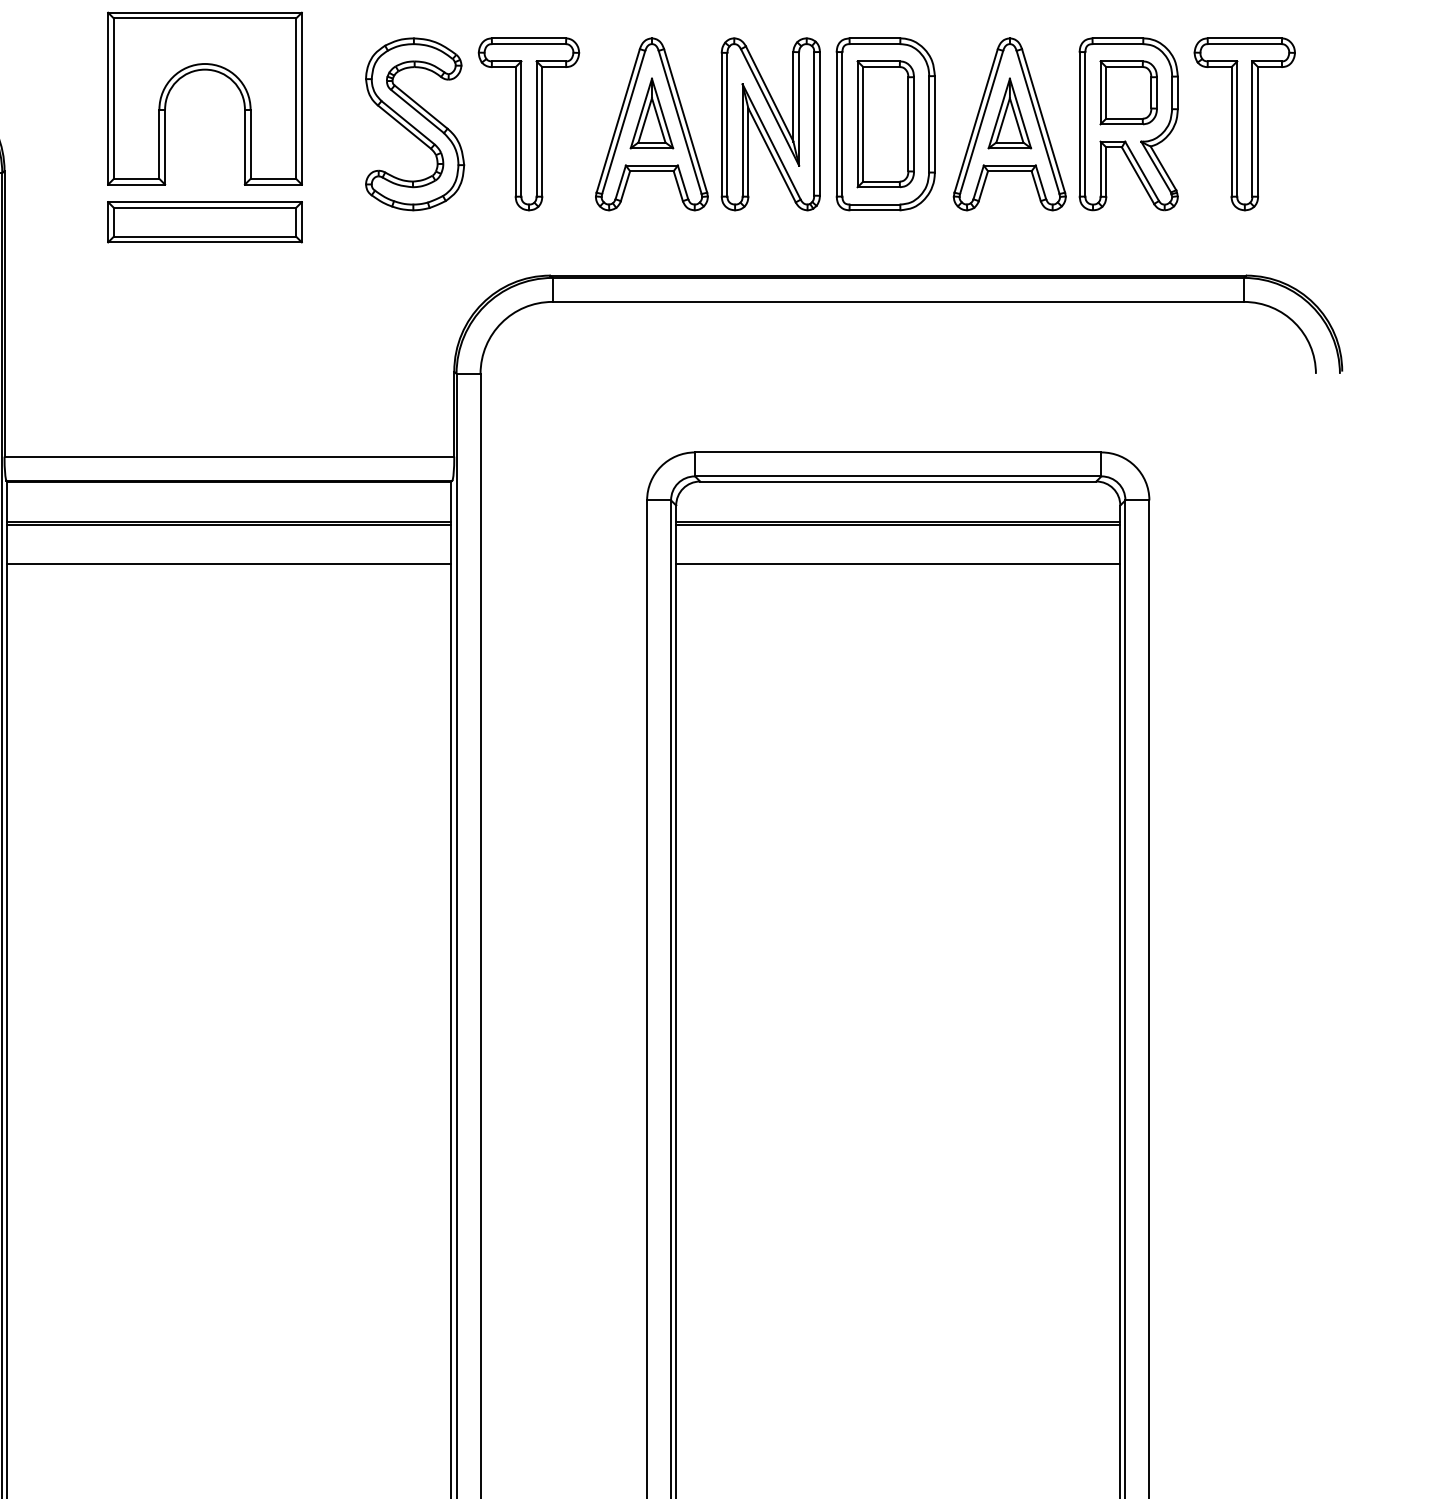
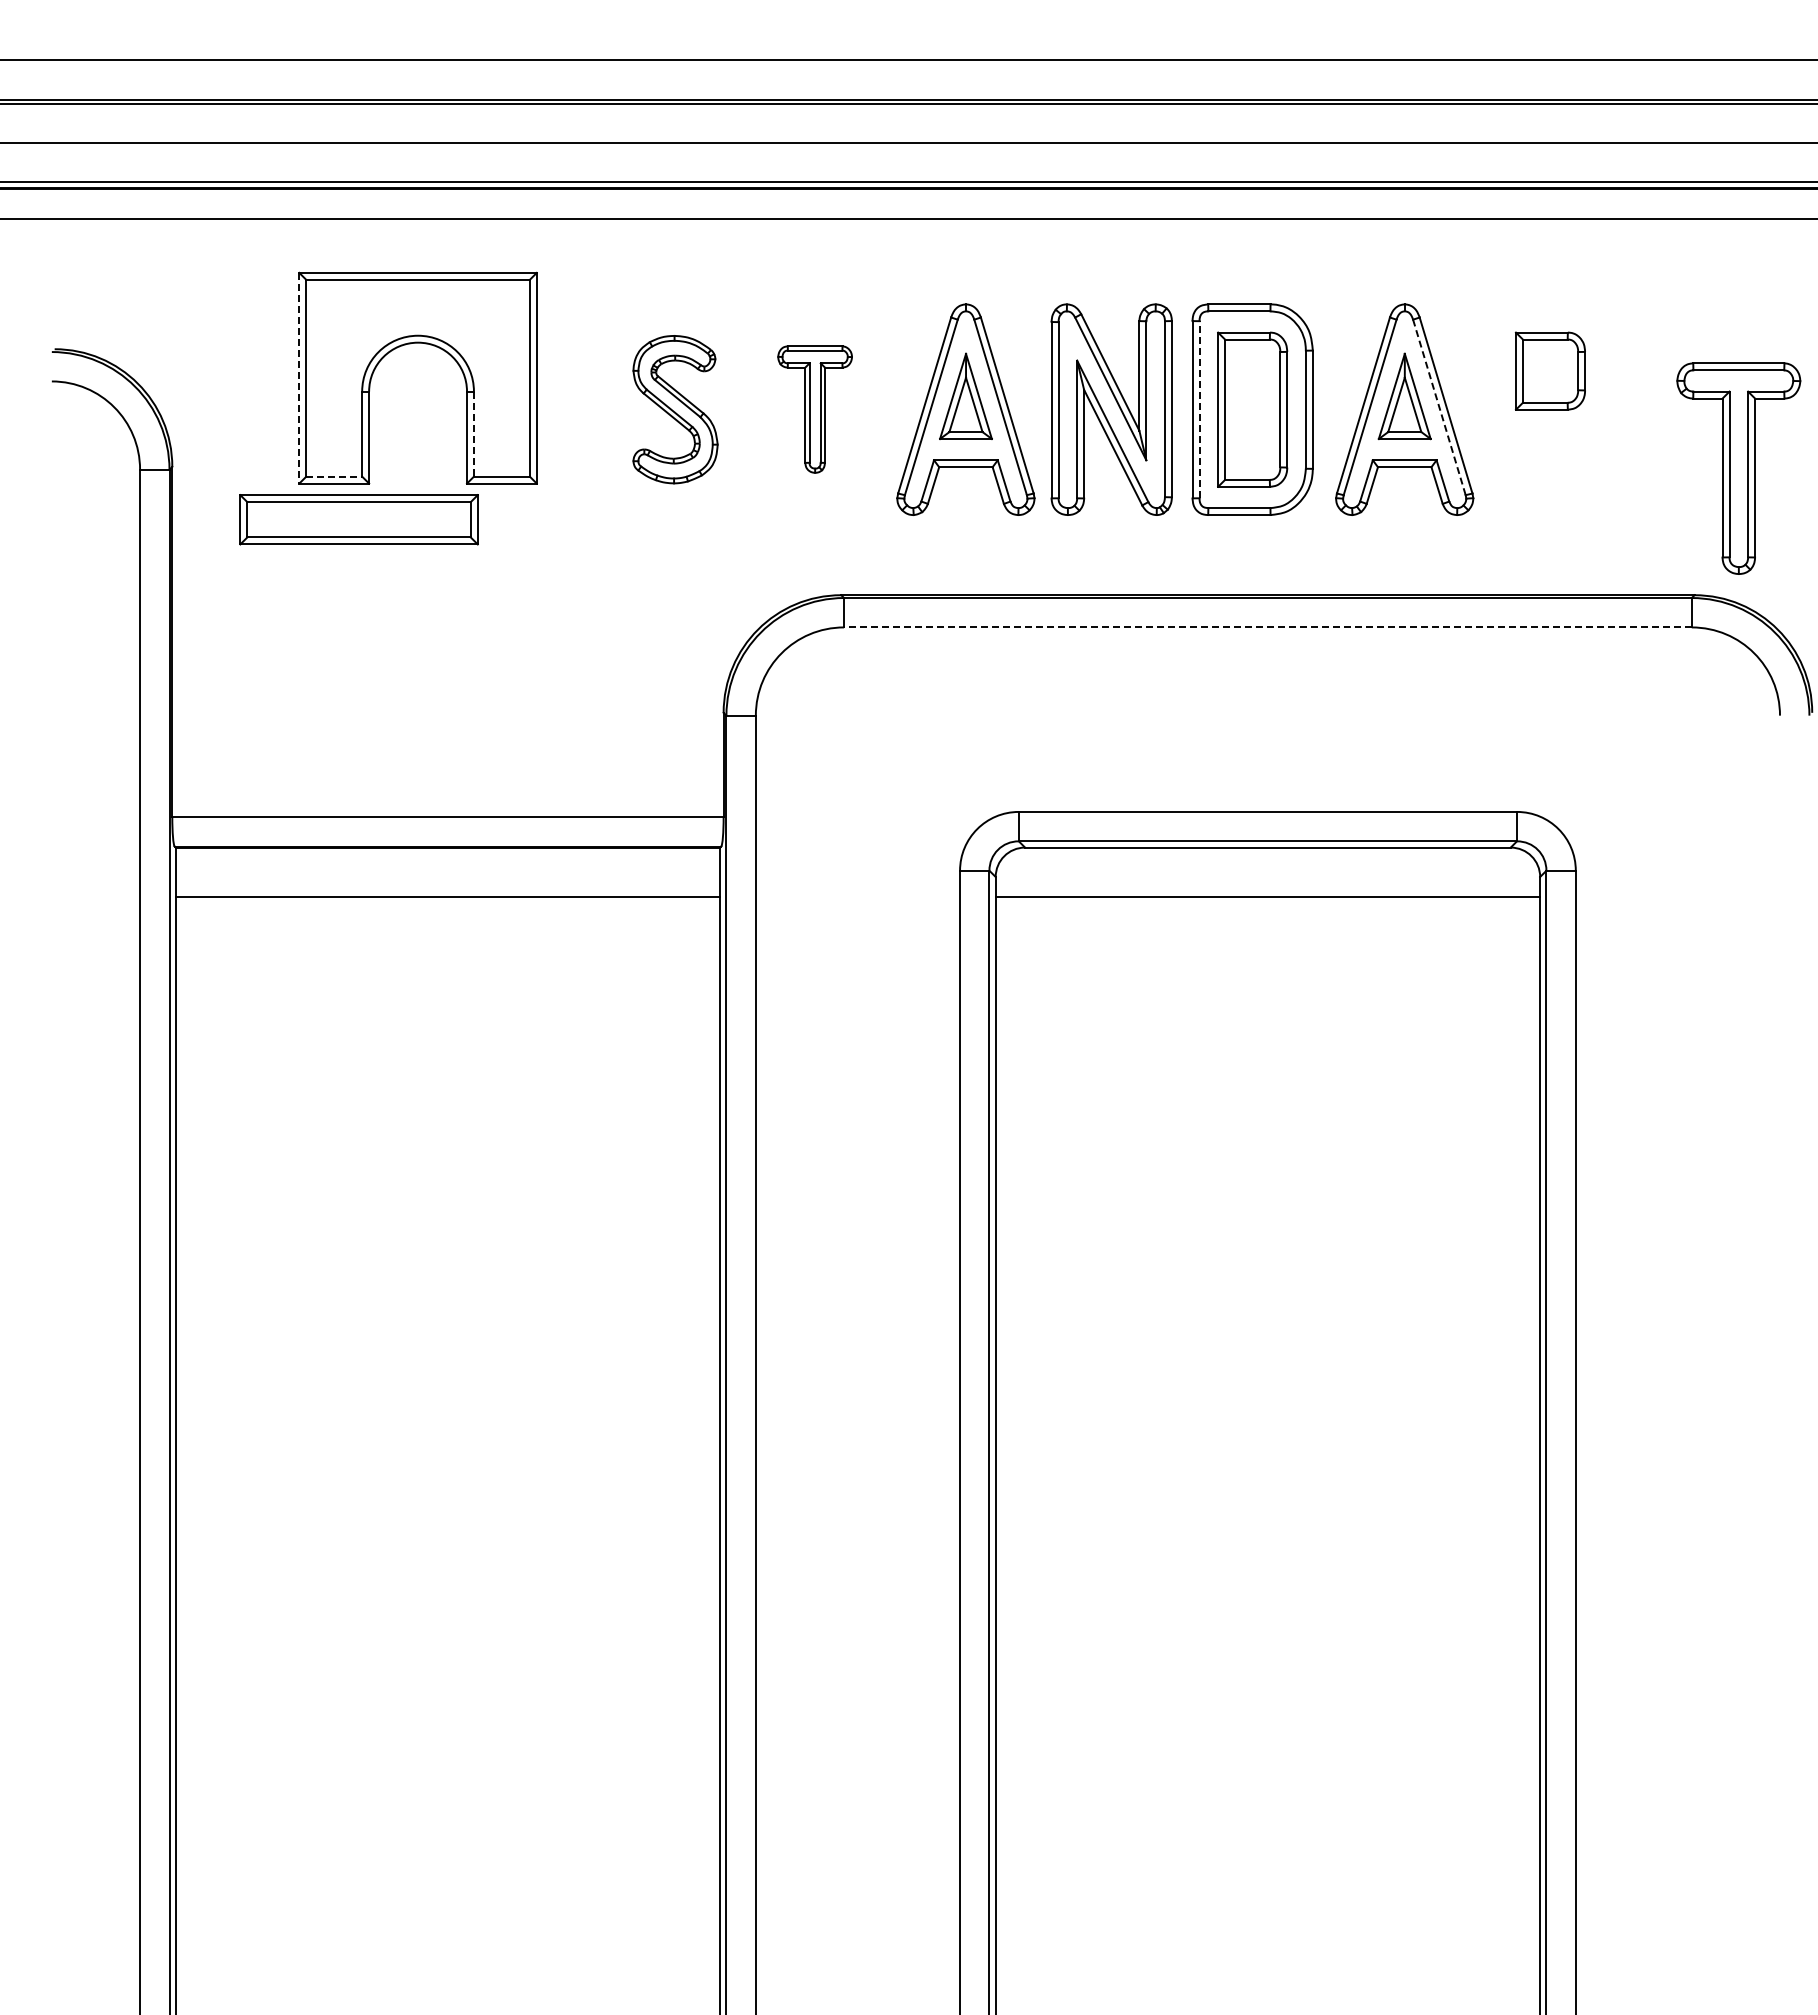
line: (108, 98) -> (299, 378), solid -> dashed
line: (1038, 122) -> (1439, 407), solid -> dashed
part: (415, 124) -> (675, 409), size x0.7
part: (528, 124) -> (814, 409), size x0.6
line: (842, 124) -> (1199, 409), solid -> dashed
part: (1128, 124) -> (1550, 409), removed
part: (1244, 124) -> (1738, 468), moved
line: (250, 144) -> (473, 434), solid -> dashed
line: (136, 178) -> (334, 476), solid -> dashed
part: (204, 222) -> (358, 519), moved
line: (897, 301) -> (1267, 627), solid -> dashed
line: (229, 525) -> (447, 901), removed
line: (897, 525) -> (1267, 901), removed
line: (229, 563) -> (447, 948), removed
line: (897, 563) -> (1267, 948), removed

